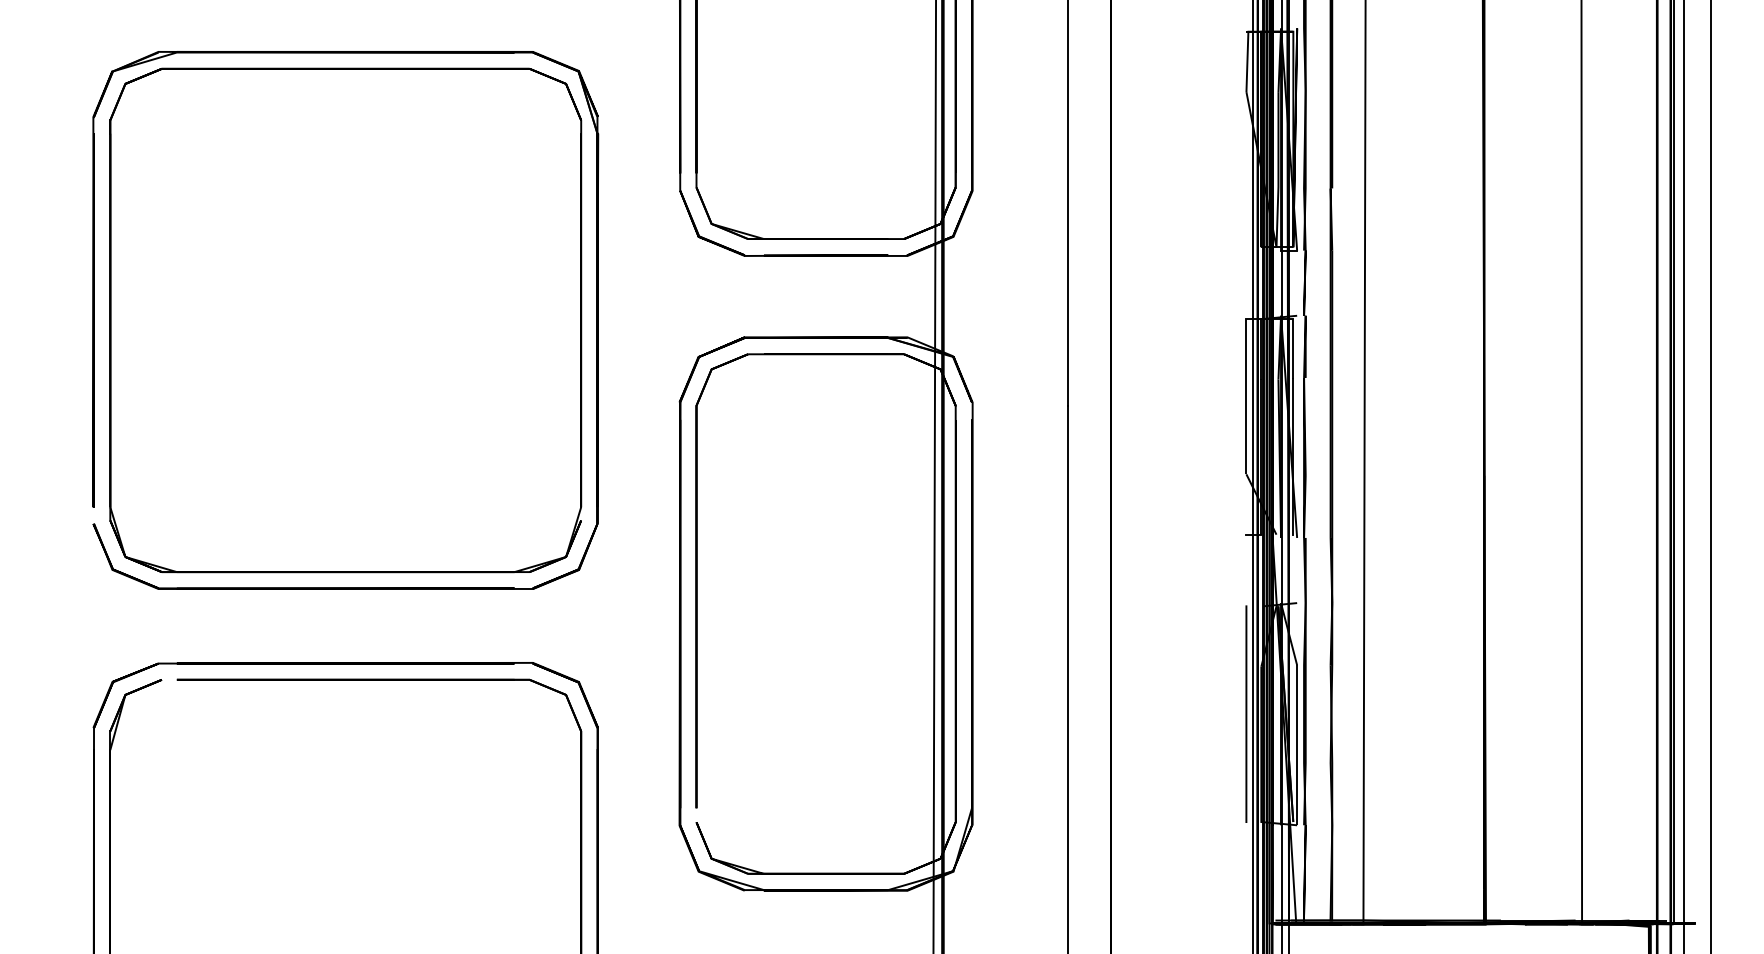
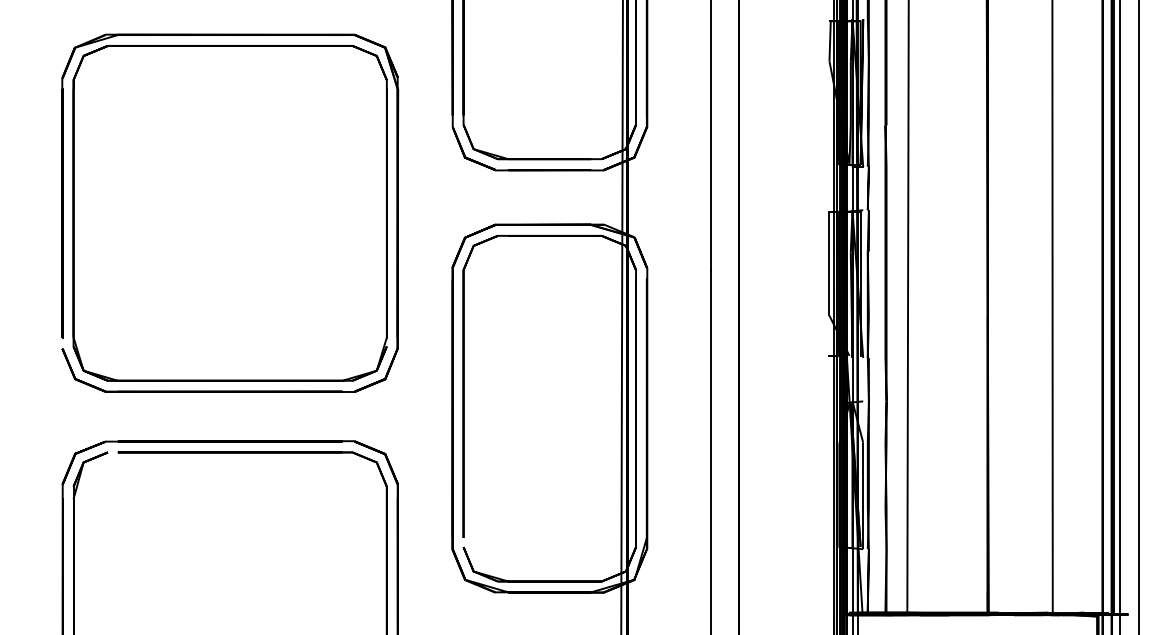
line: (1246, 714) -> (829, 475), removed

